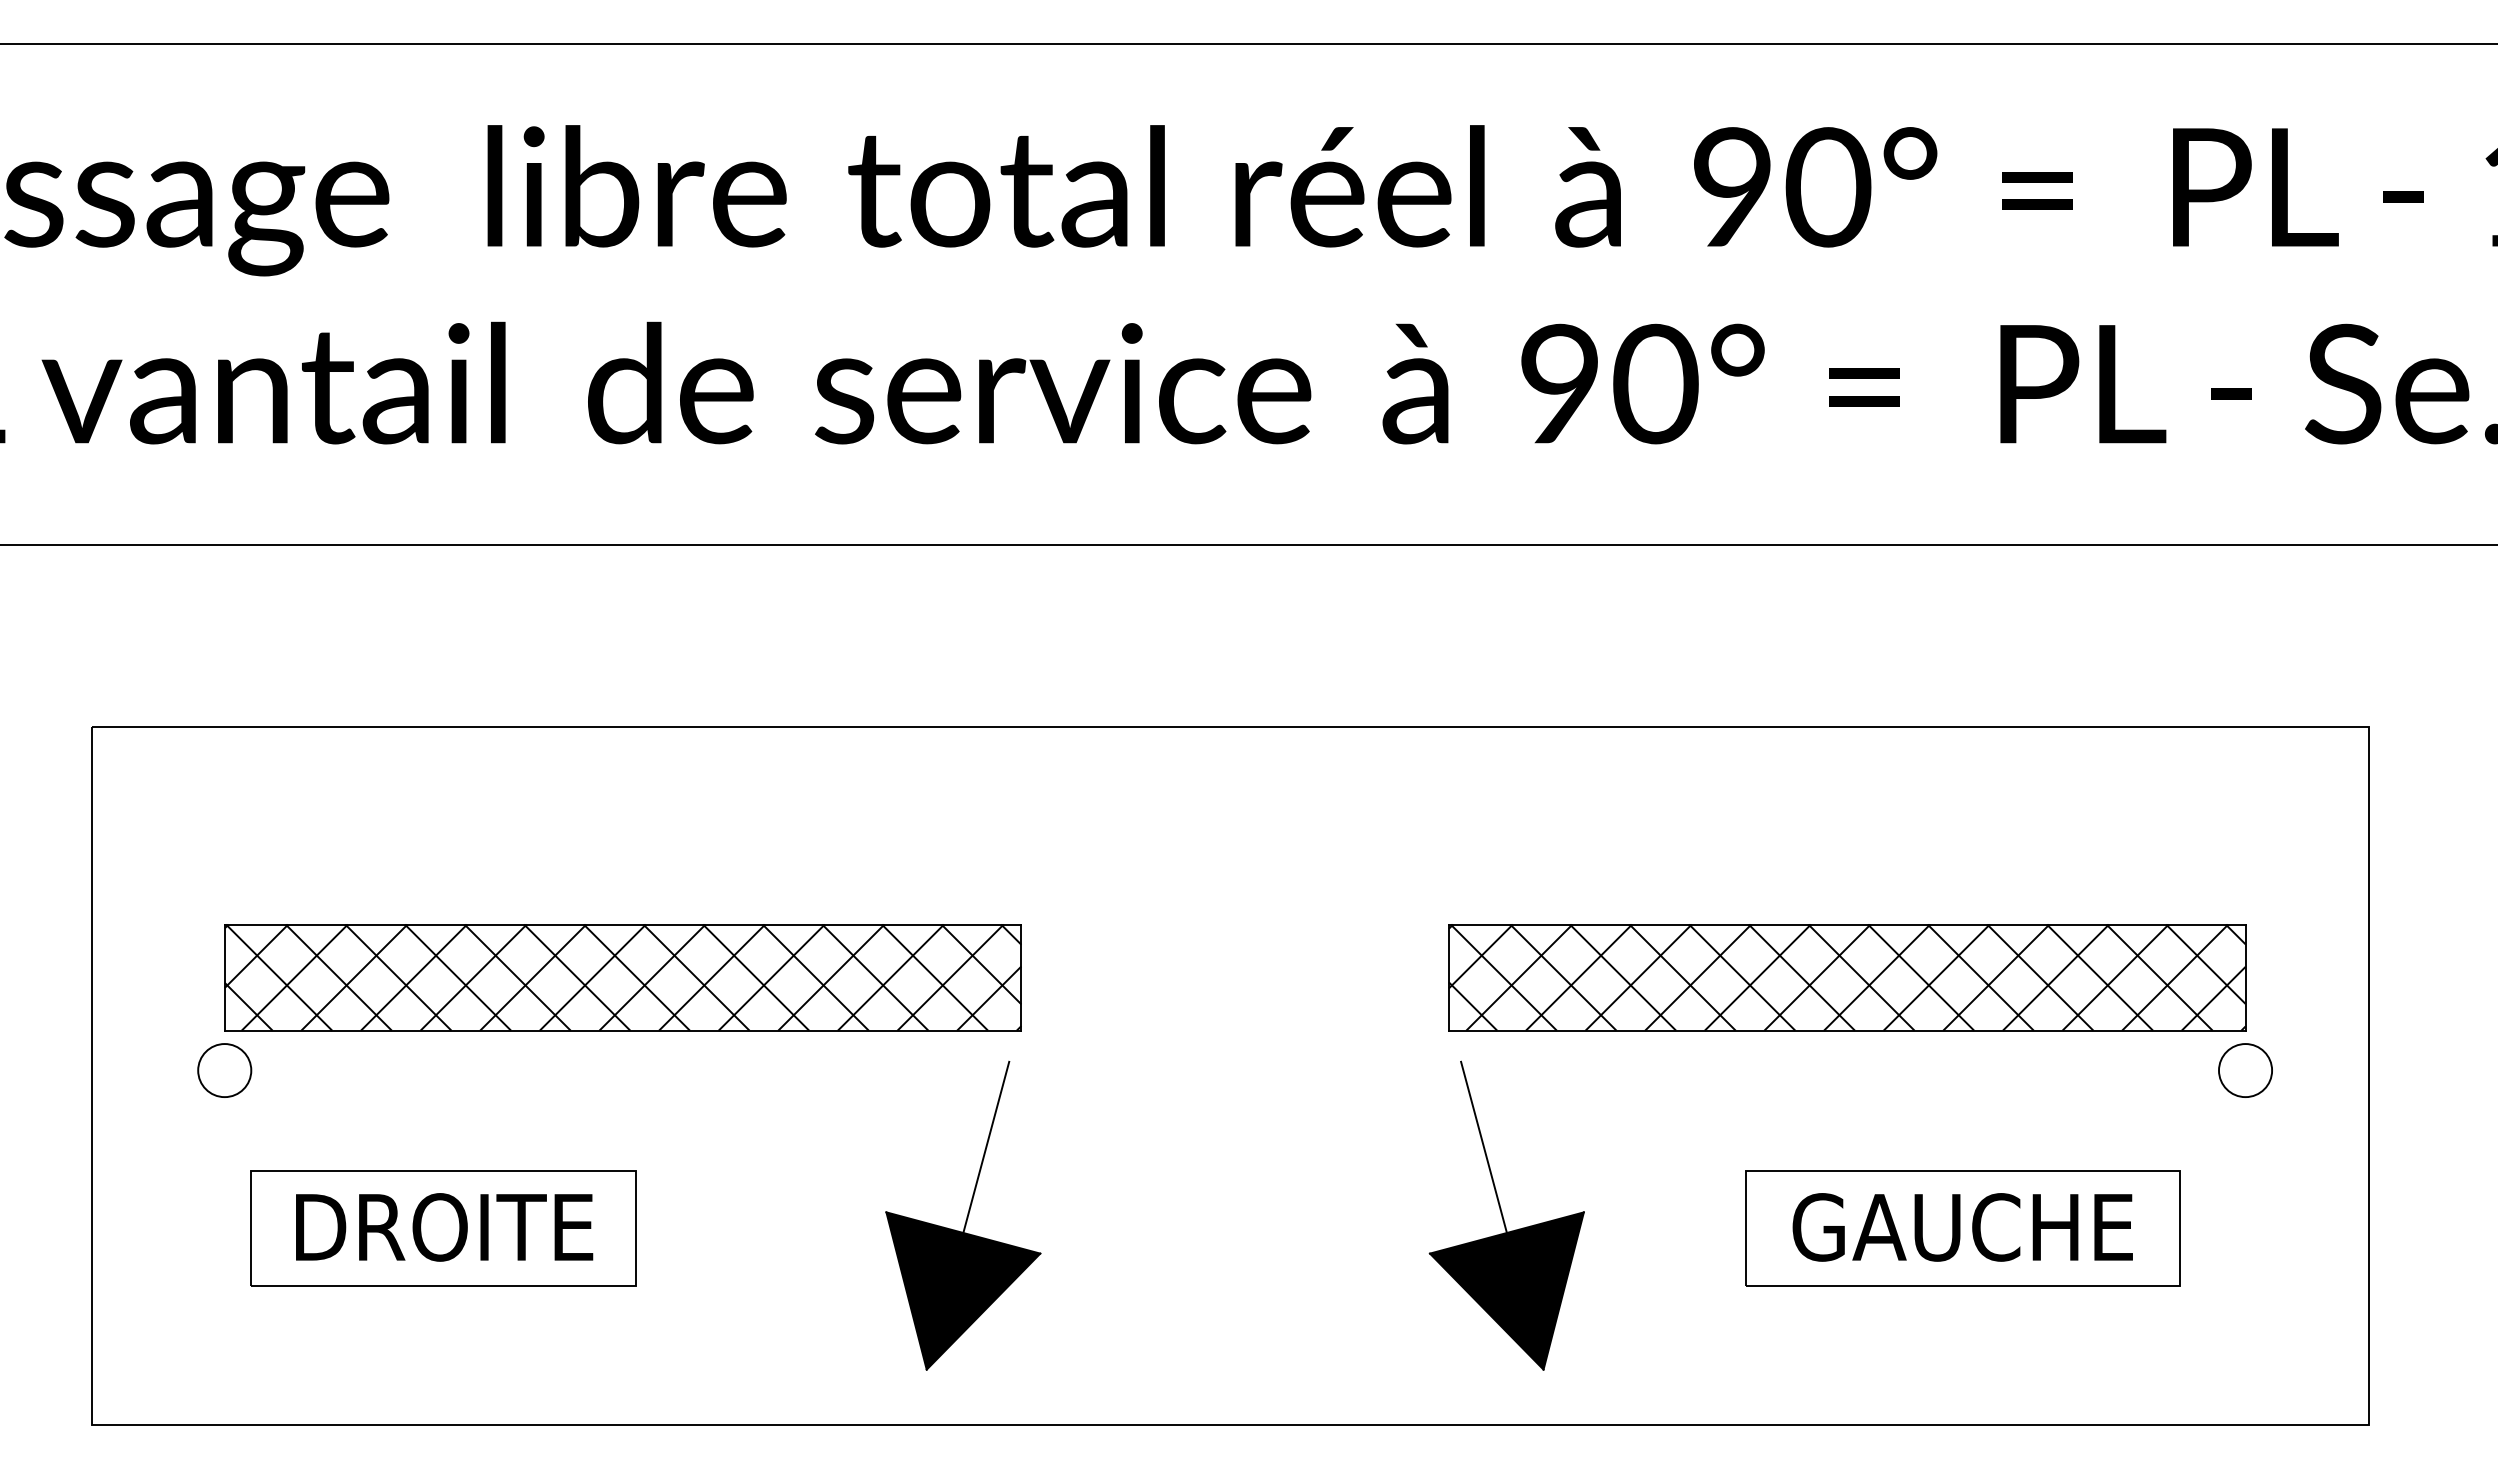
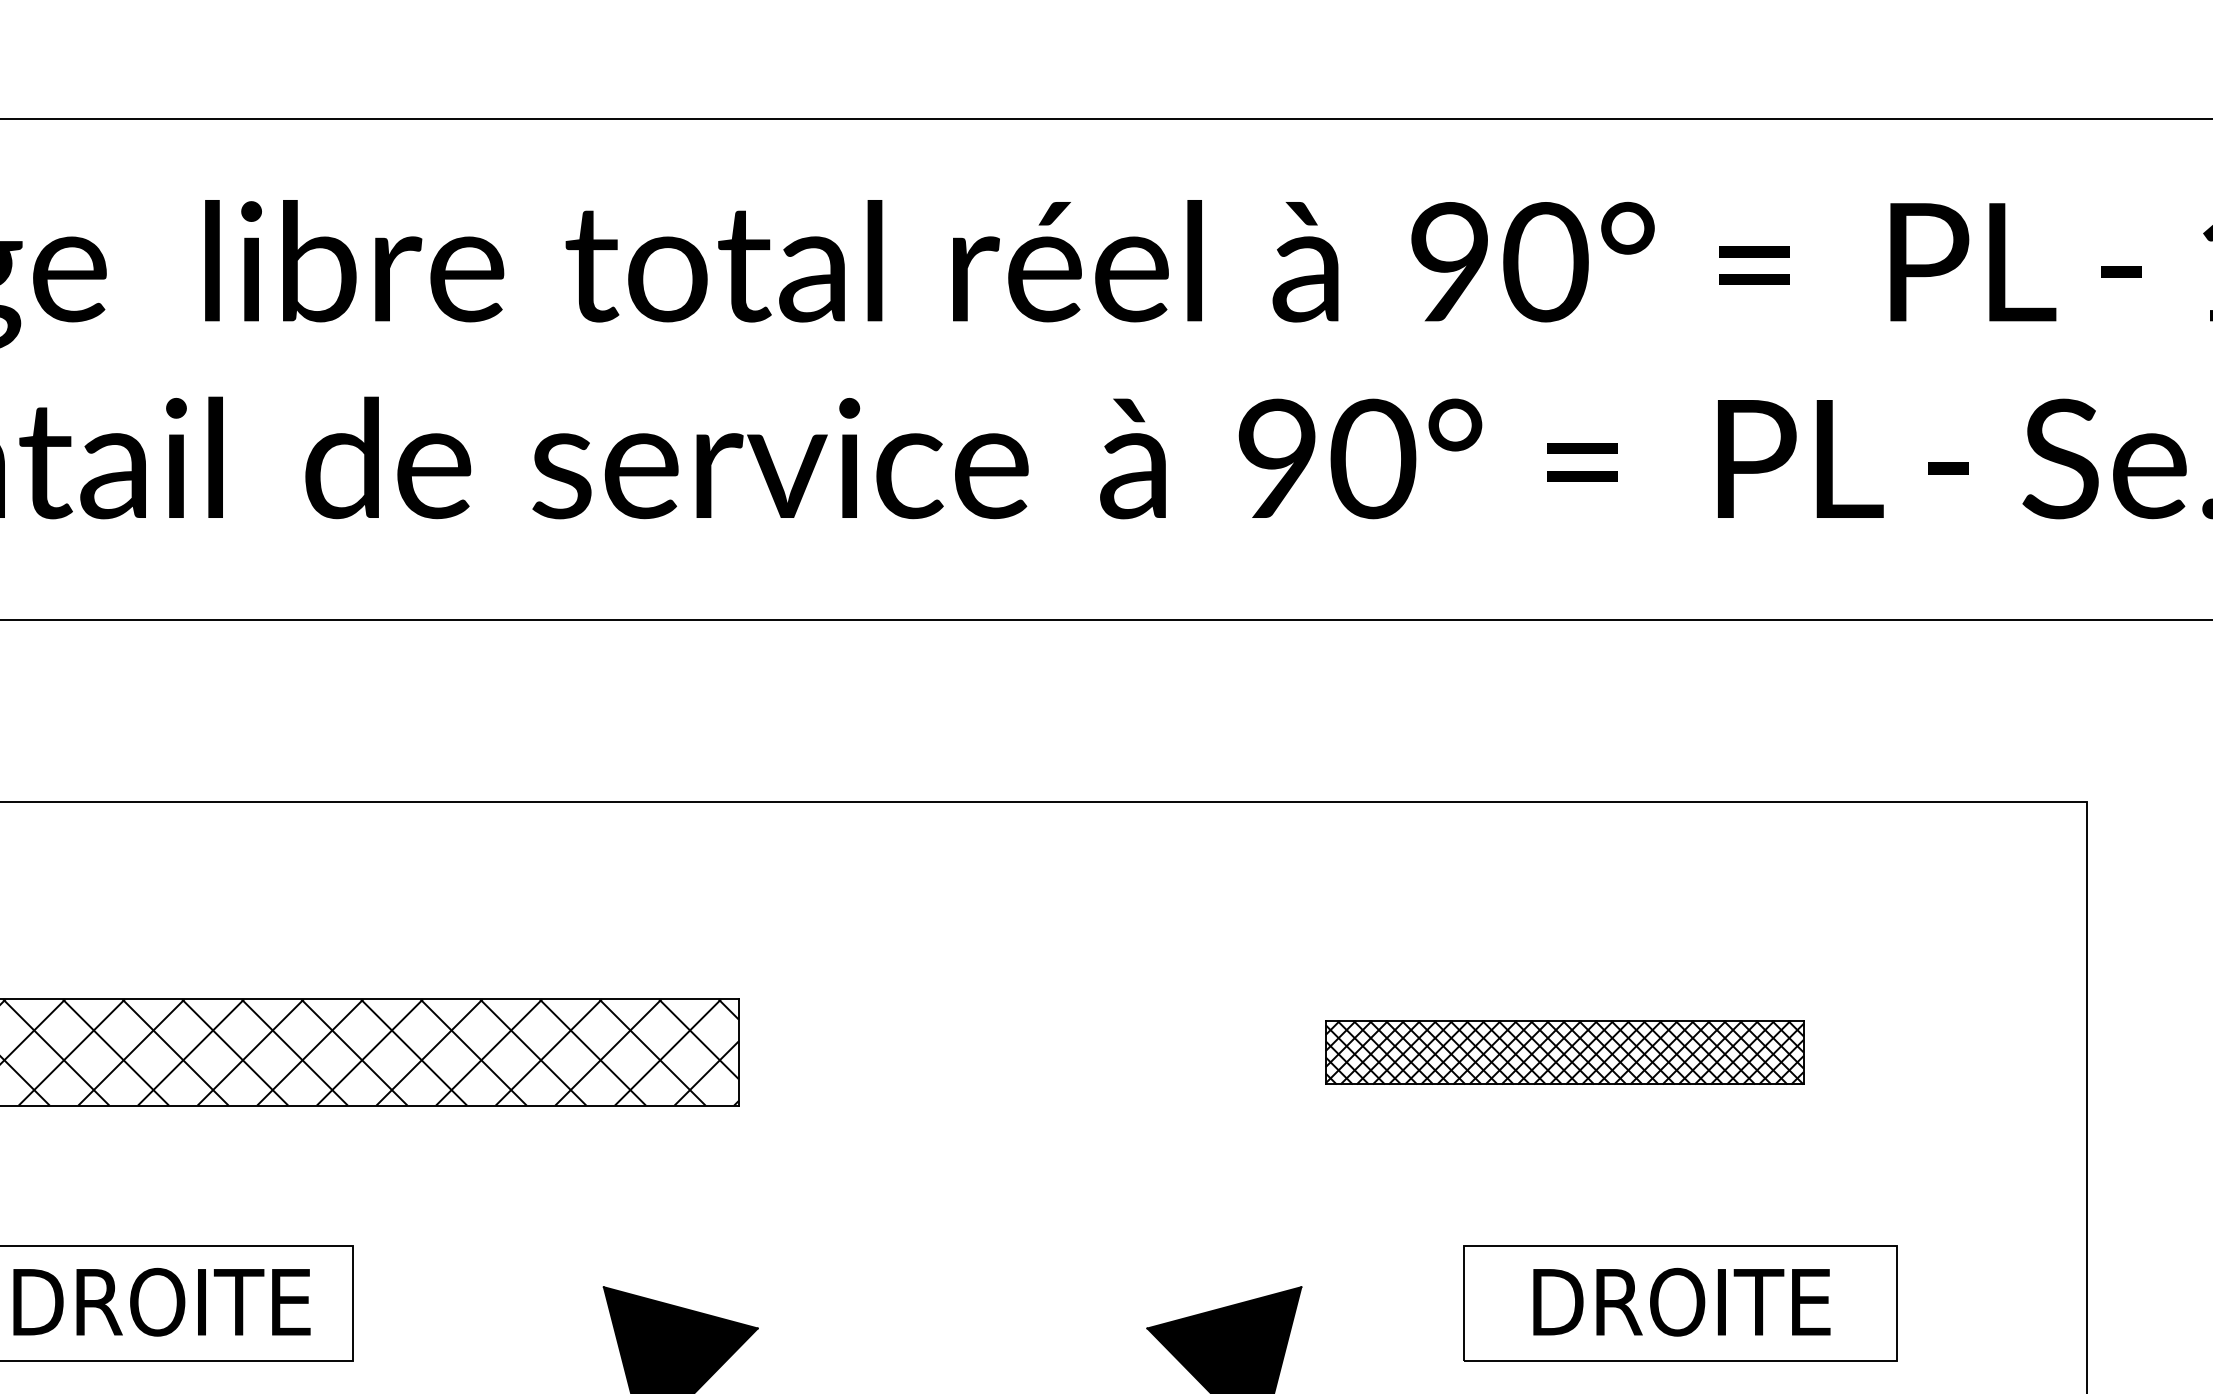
part: (1847, 977) -> (1564, 1052), size x0.6
circle: (2245, 1070) -> (1962, 1145), removed
line: (986, 1146) -> (703, 1221), removed
line: (1483, 1146) -> (1200, 1221), removed
text: (1962, 1227) -> (1679, 1302), GAUCHE -> DROITE

